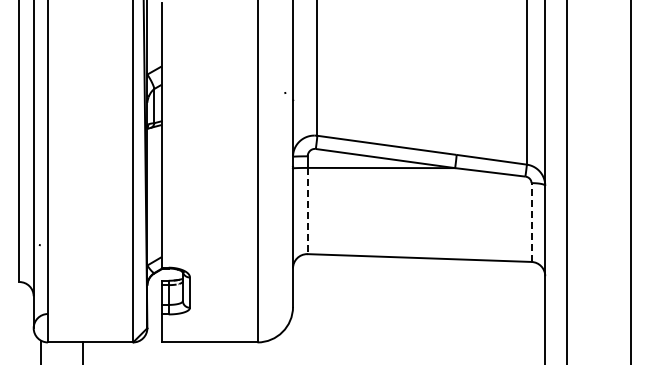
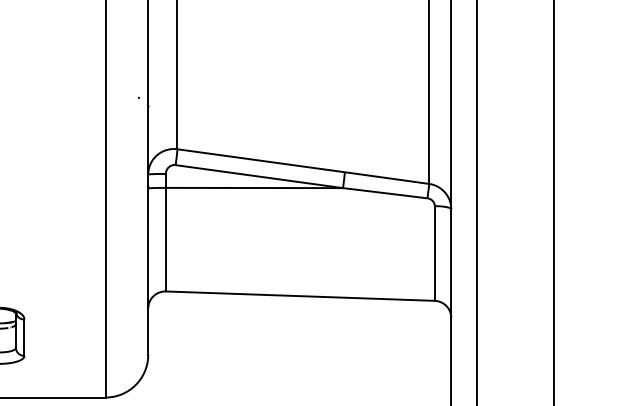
line: (307, 211) -> (165, 240), dashed -> solid
line: (531, 222) -> (434, 253), dashed -> solid

